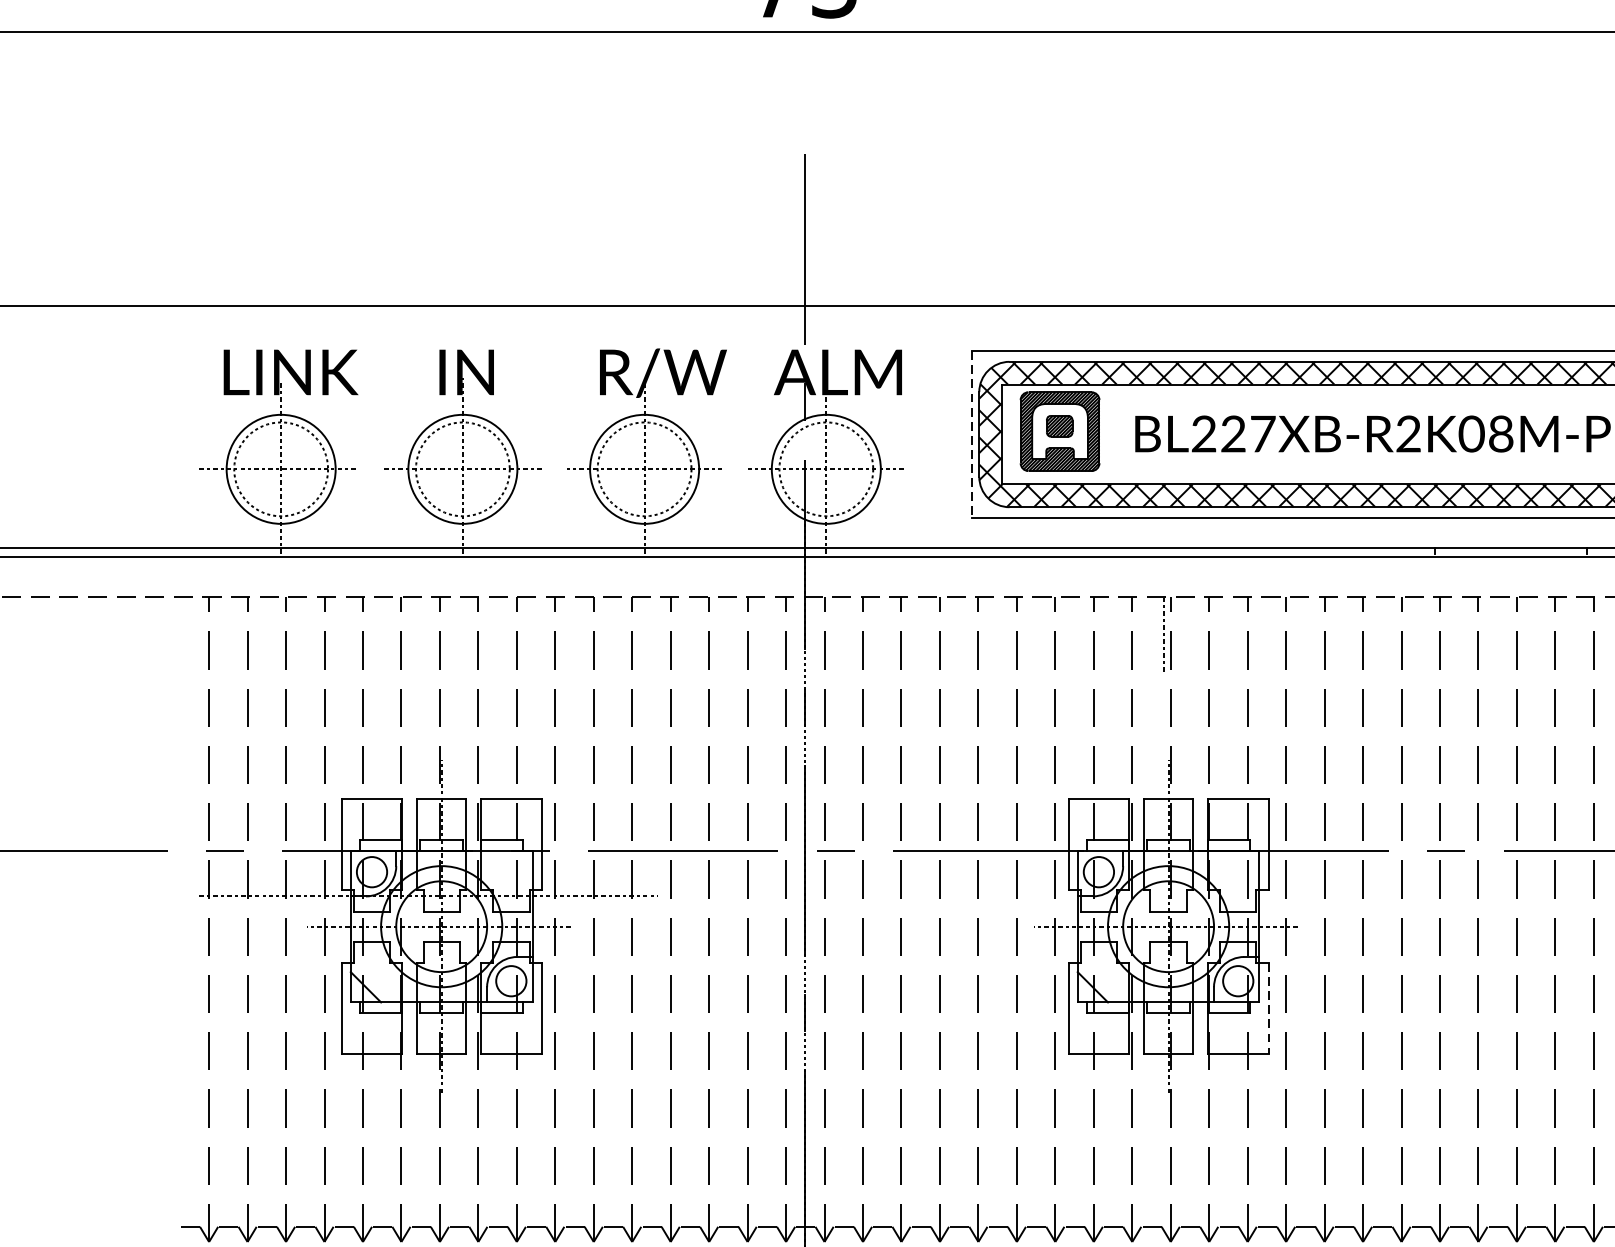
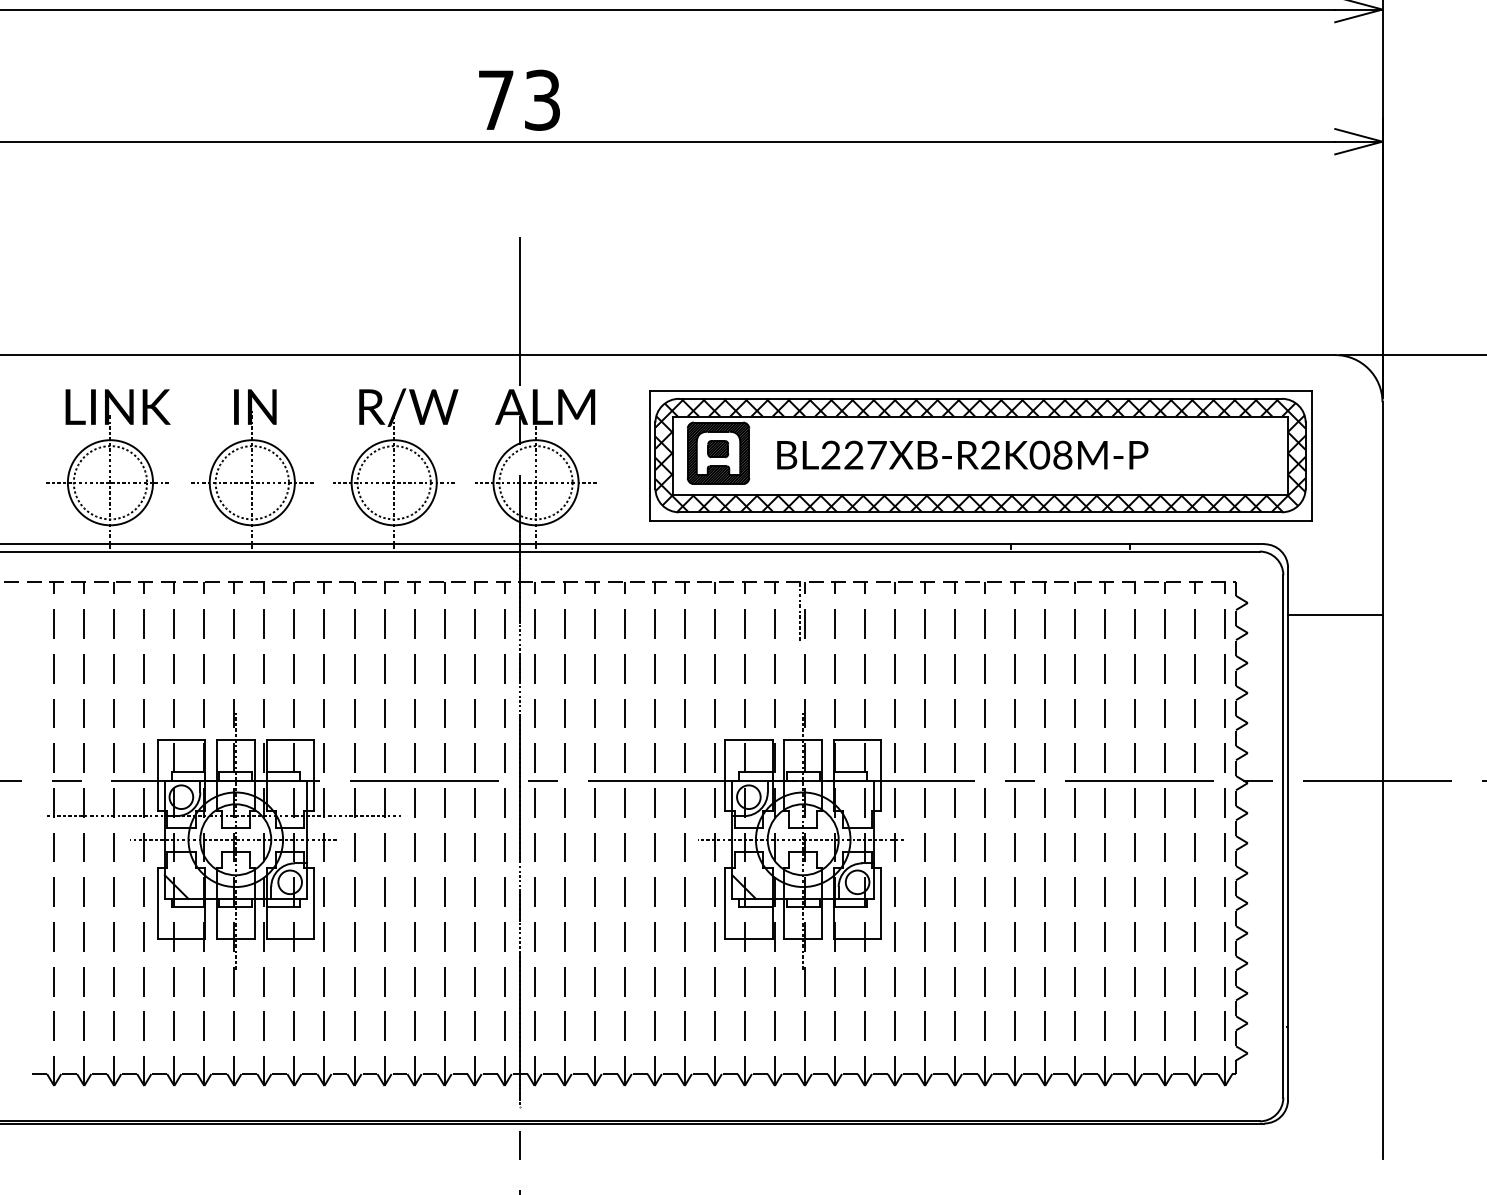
line: (971, 435) -> (649, 456), dashed -> solid
line: (1268, 1009) -> (881, 904), dashed -> solid

